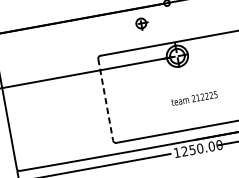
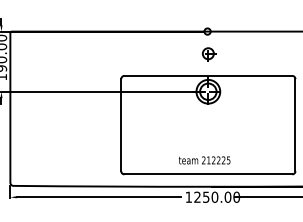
part: (142, 23) -> (209, 54), moved
text: (194, 98) -> (204, 160), moved
line: (105, 100) -> (121, 125), dashed -> solid

